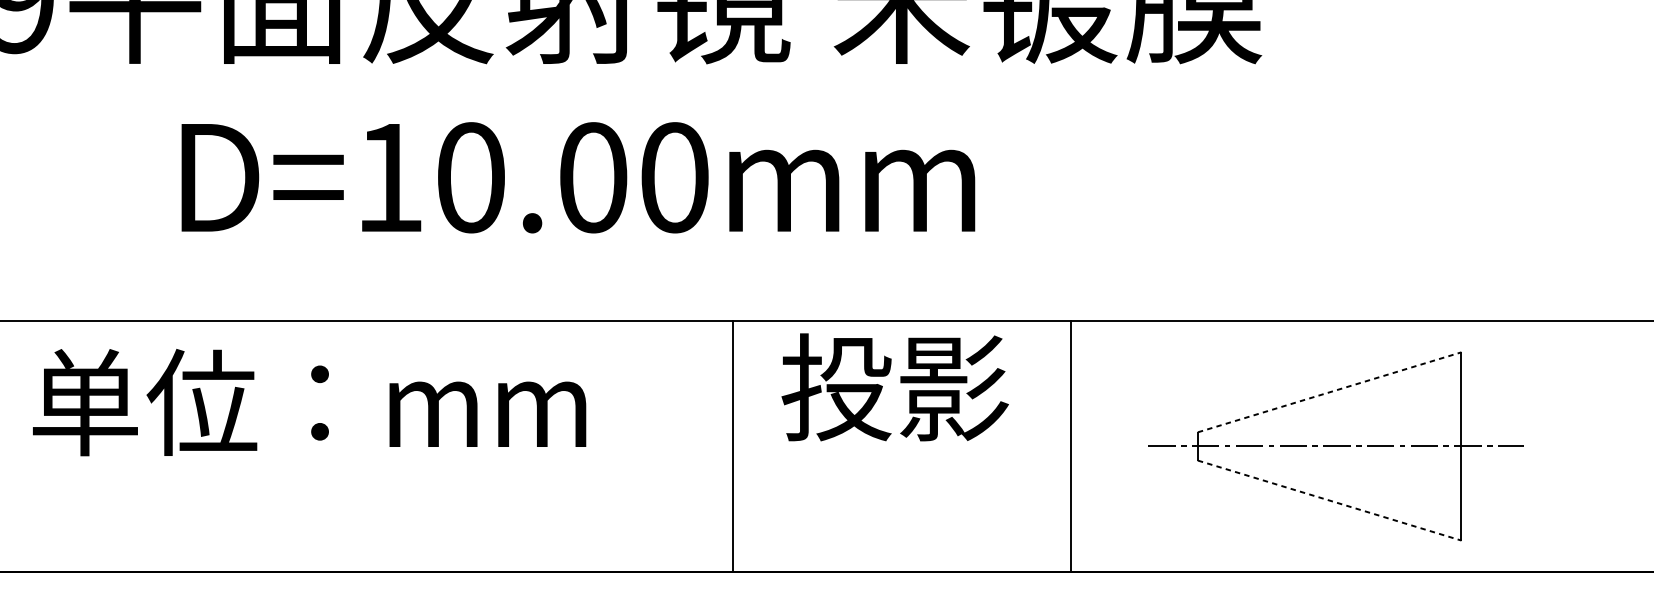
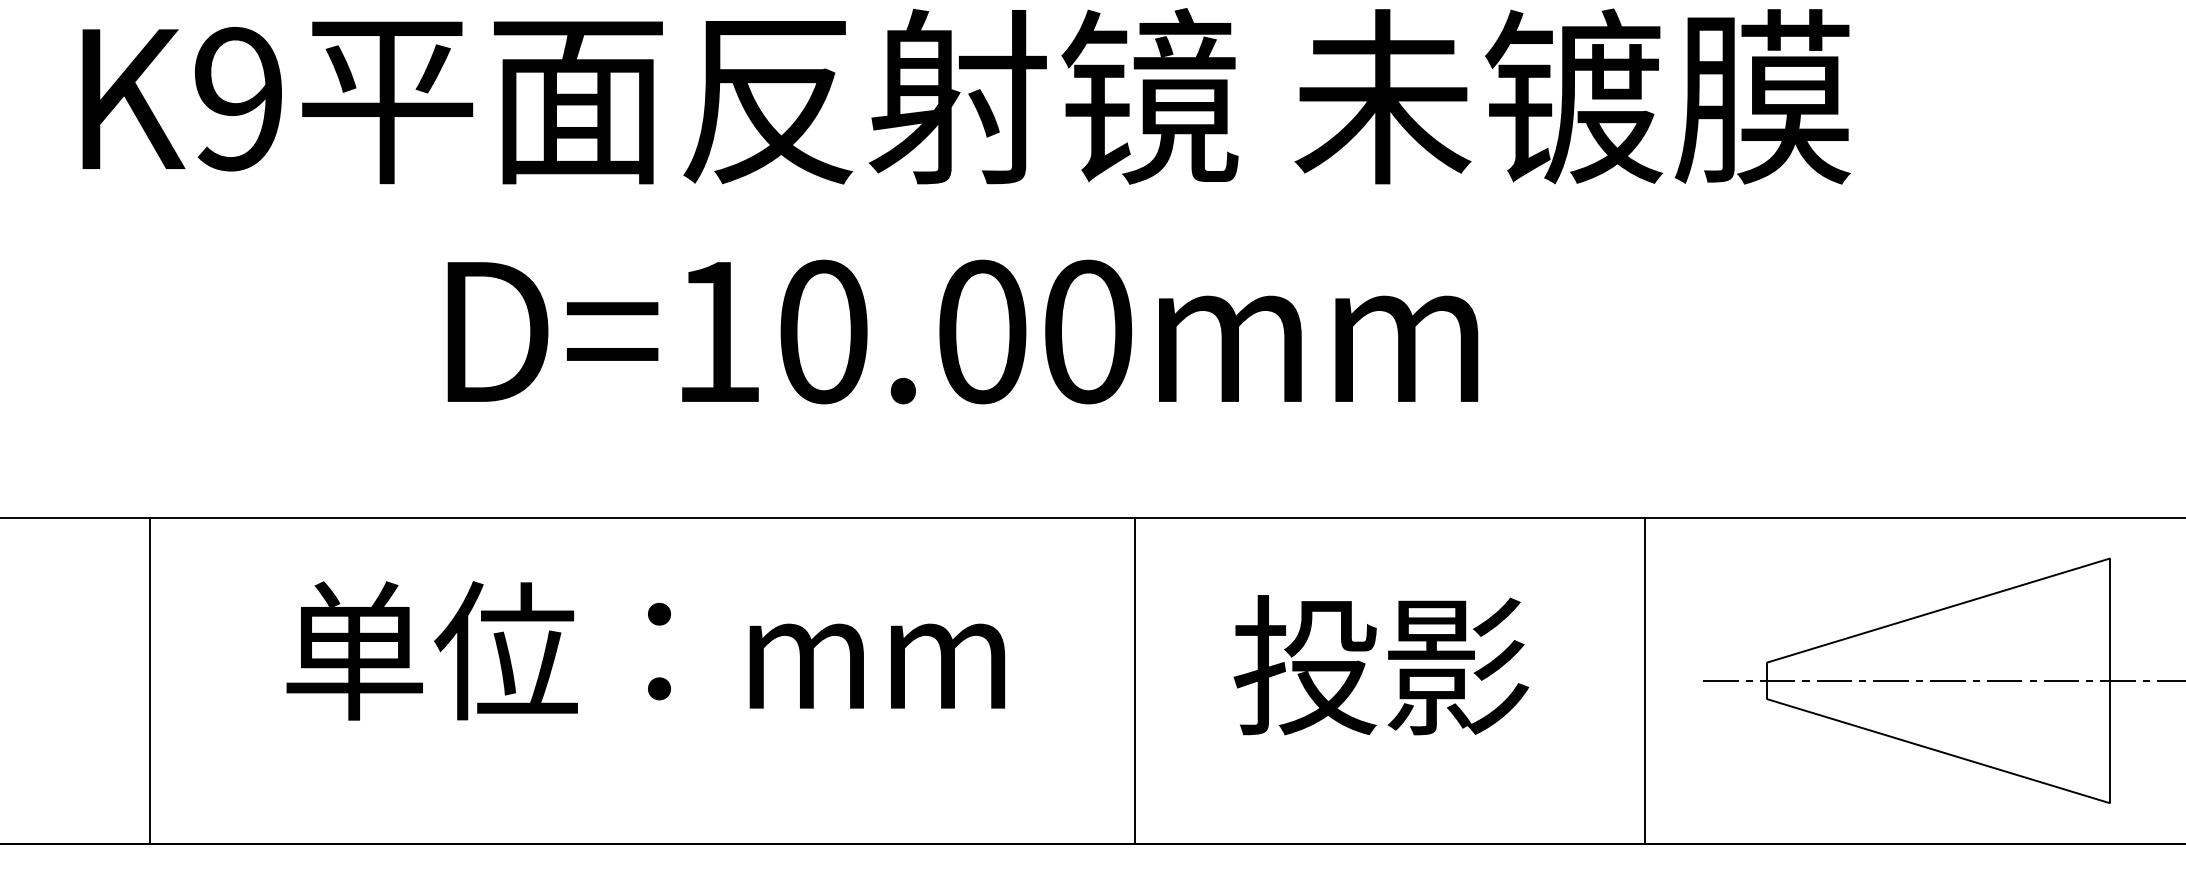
text: (895, 387) -> (1381, 665), moved
line: (1329, 392) -> (1938, 610), dashed -> solid
text: (309, 402) -> (645, 650), moved
line: (732, 446) -> (1134, 680), moved
line: (1070, 446) -> (1645, 680), moved
line: (1329, 500) -> (1938, 751), dashed -> solid

